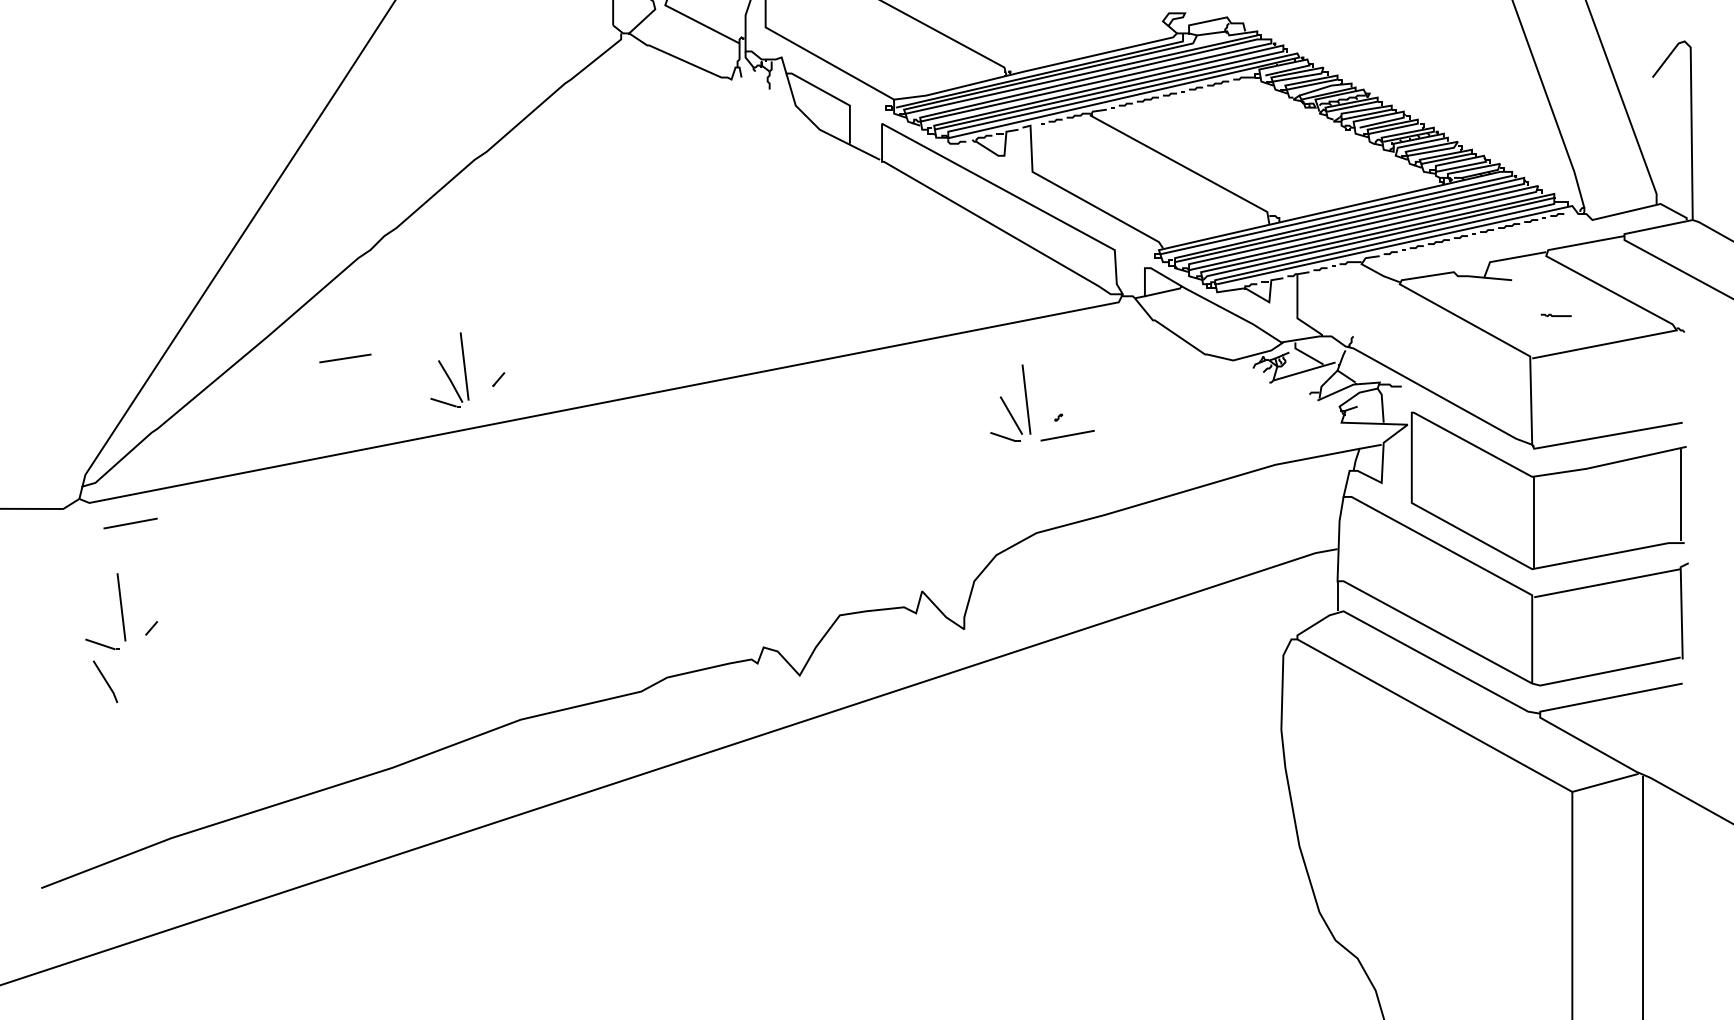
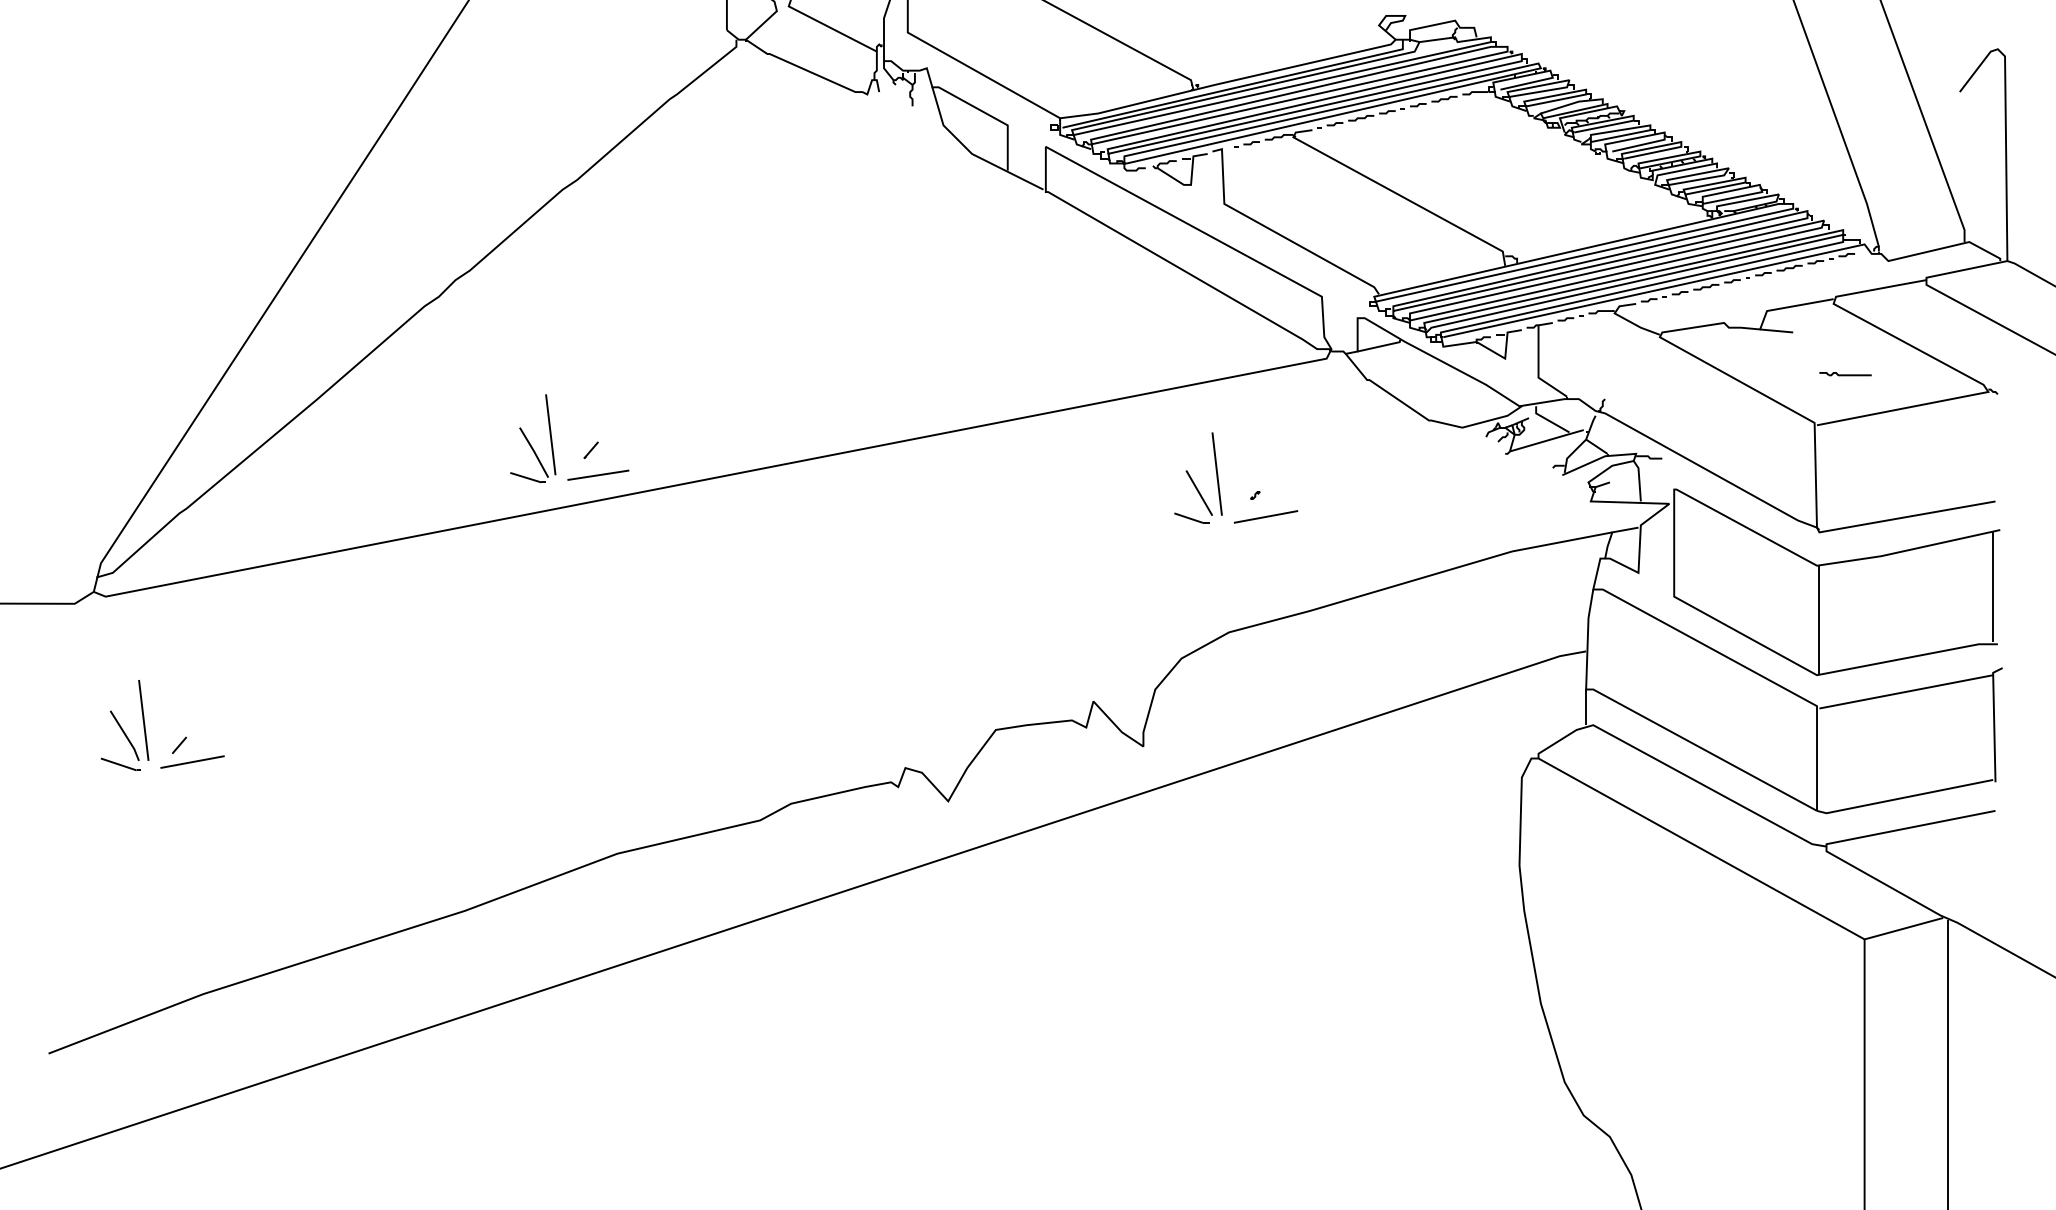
part: (1556, 315) -> (1845, 374), size x1.43
line: (345, 357) -> (598, 474), moved
line: (130, 523) -> (192, 761), moved
line: (105, 681) -> (124, 735), moved

